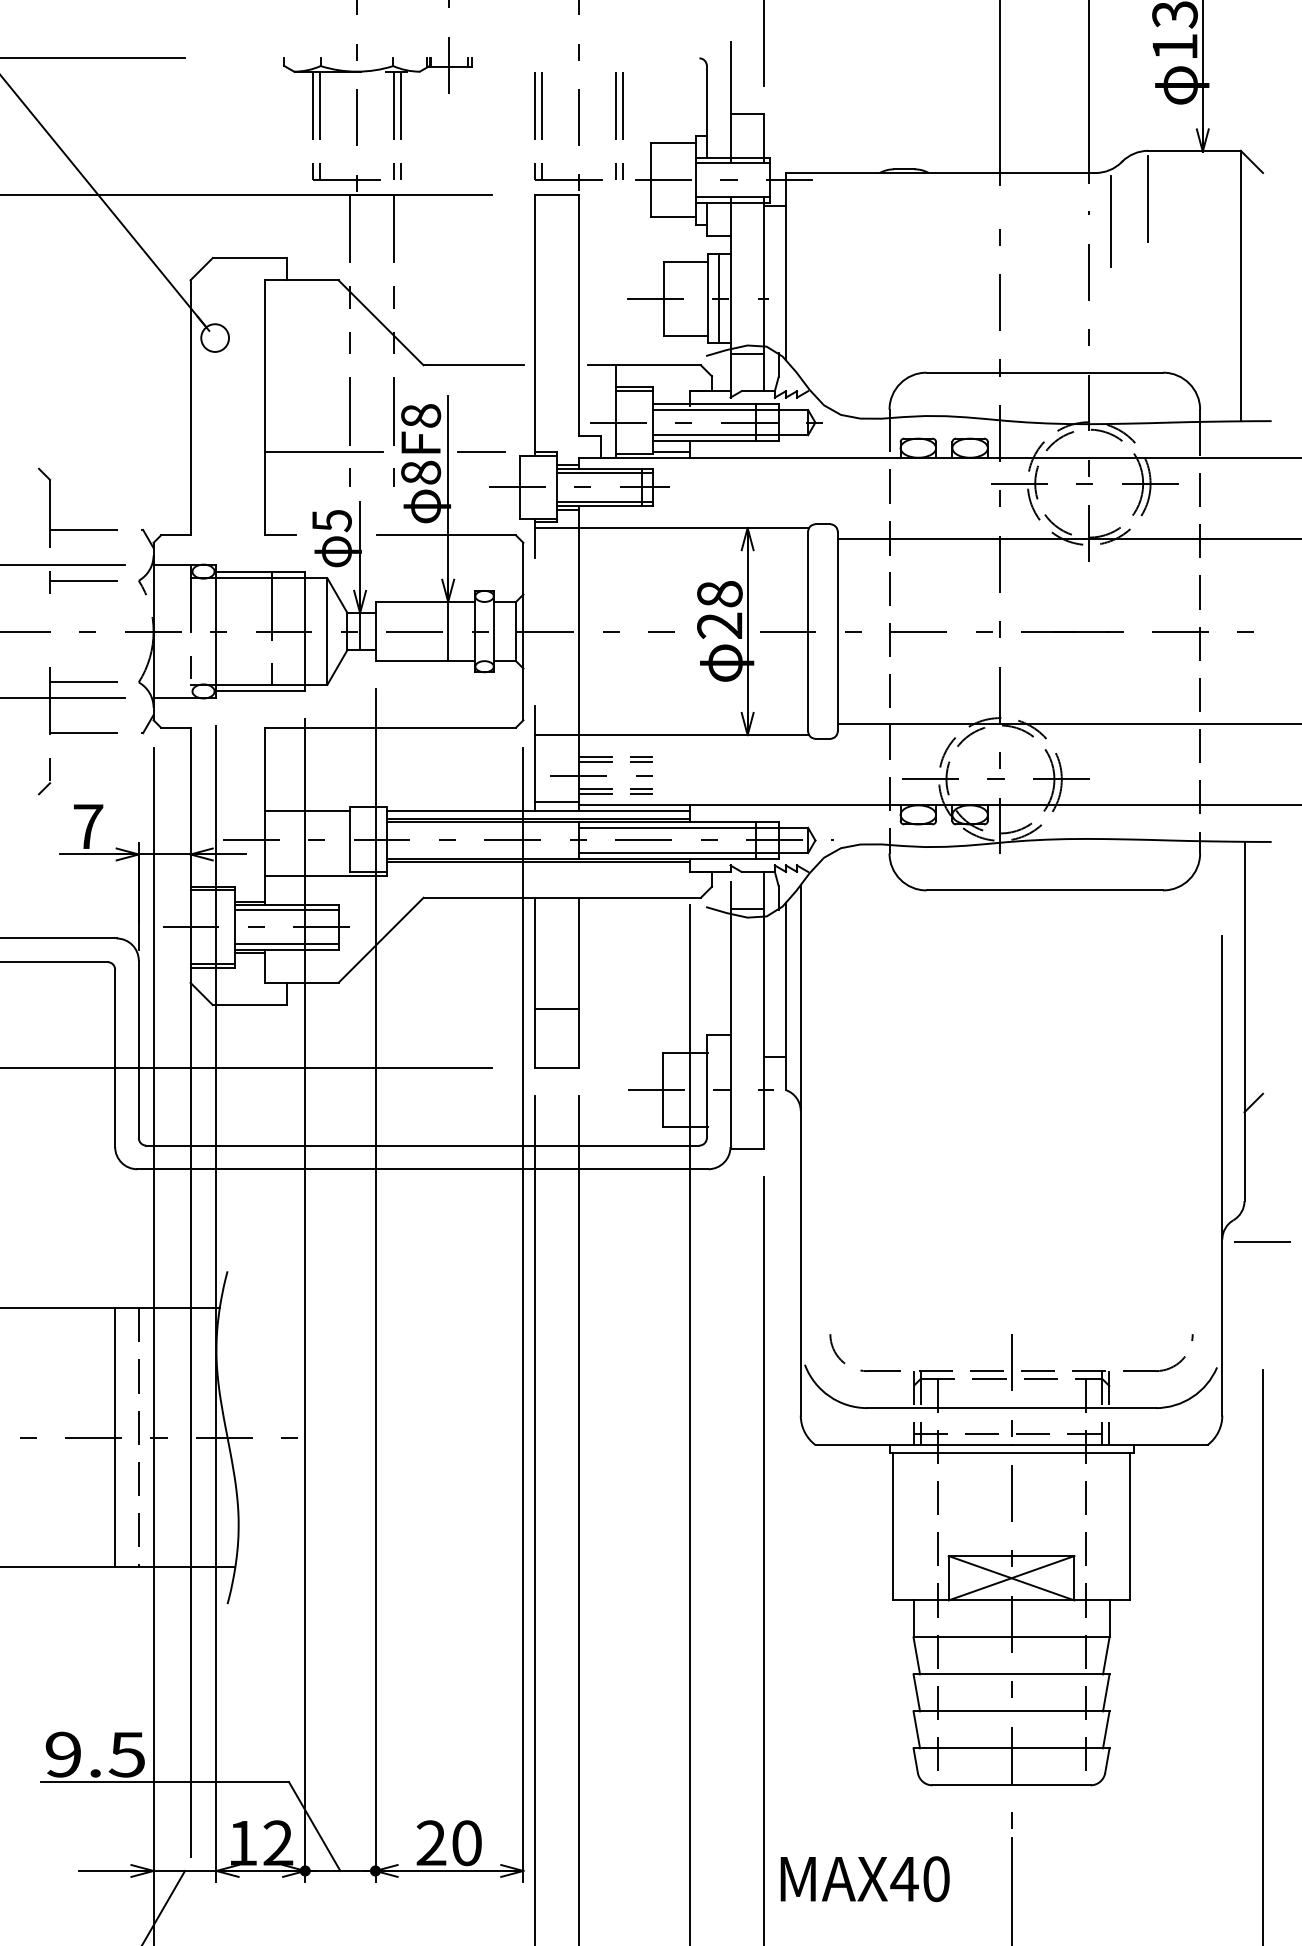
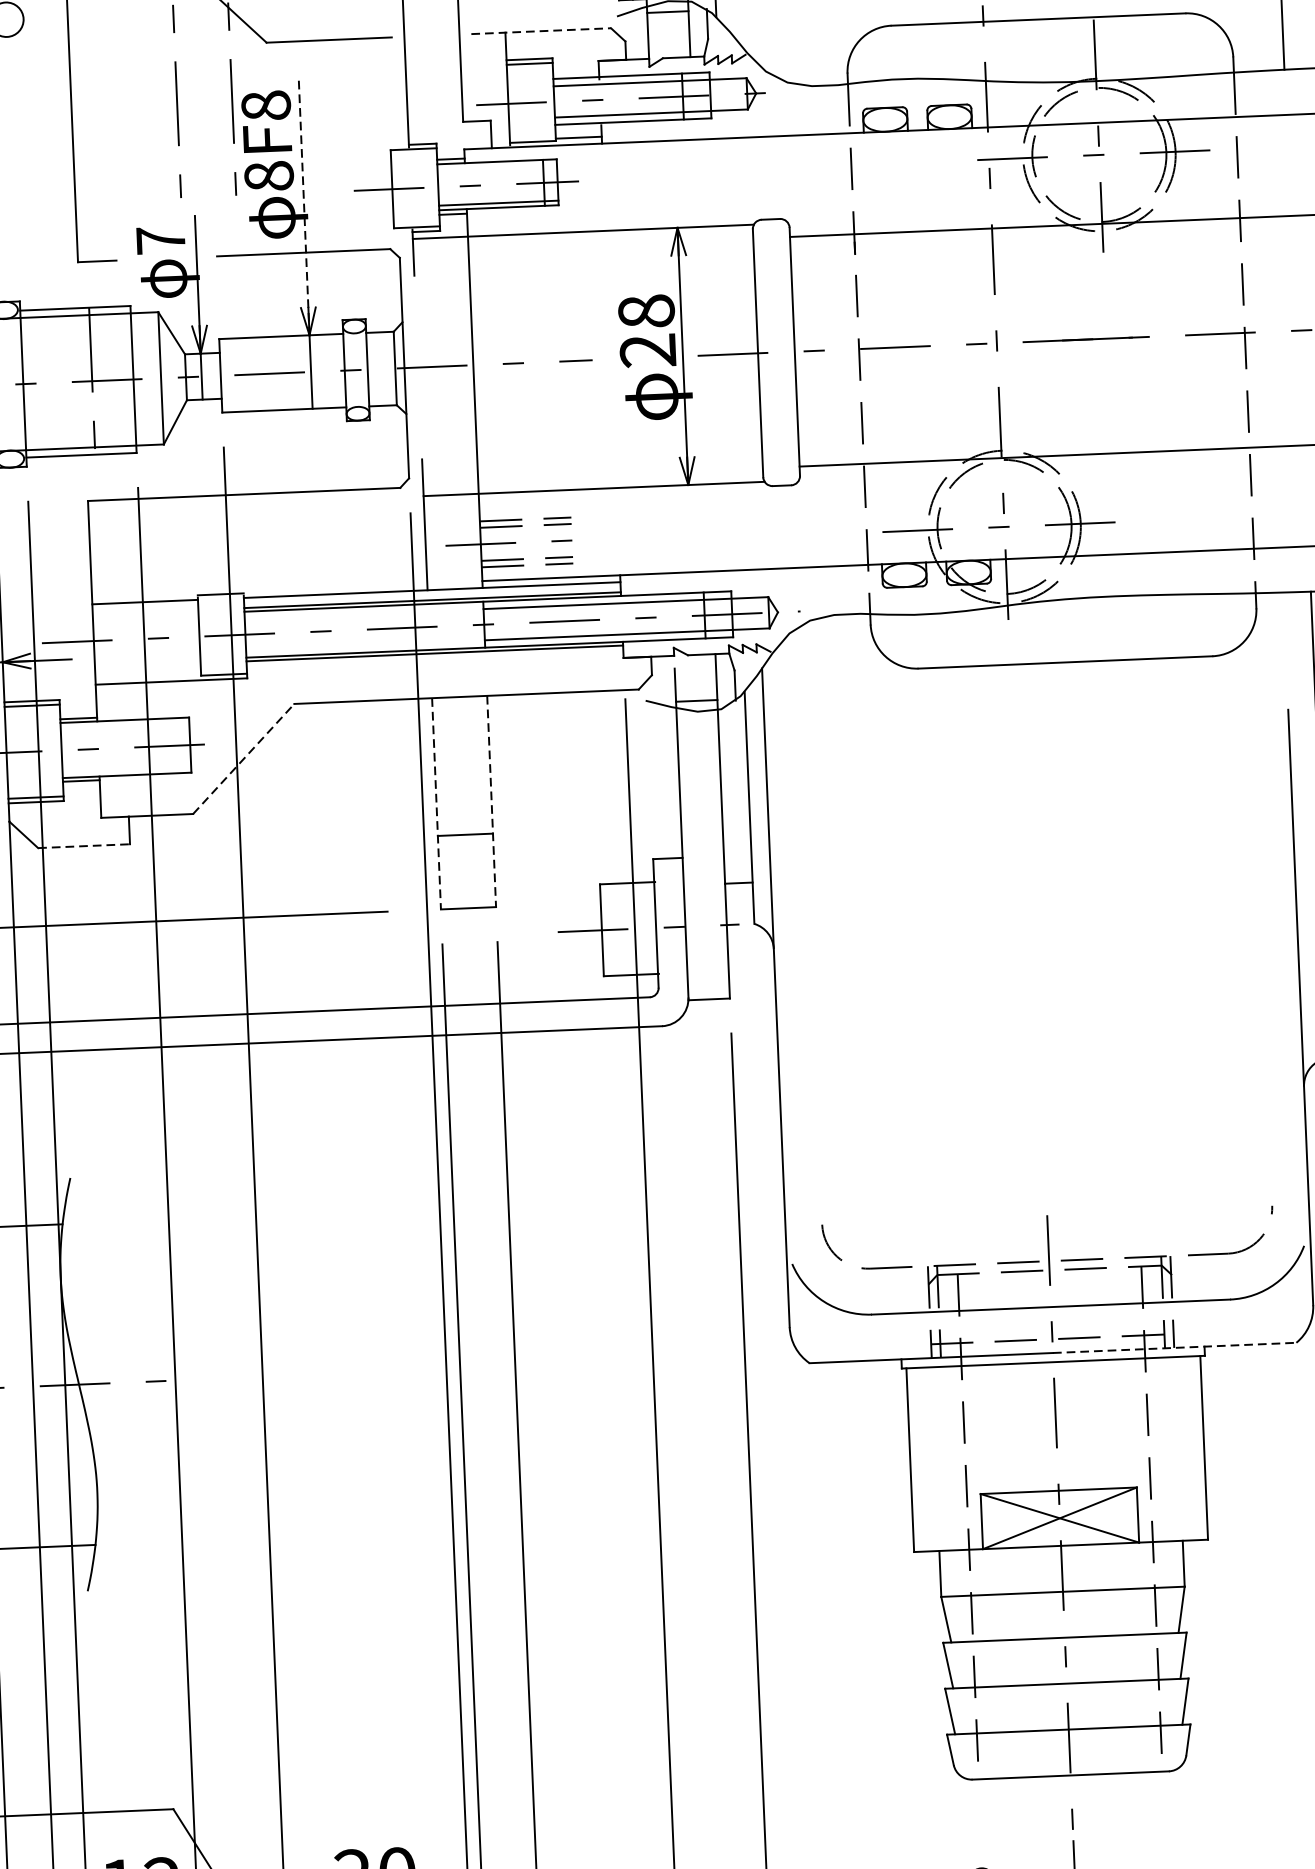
line: (645, 365) -> (542, 31), solid -> dashed
line: (481, 451) -> (343, 146), removed
line: (323, 452) -> (146, 156), removed
line: (604, 472) -> (496, 166), removed
line: (448, 499) -> (304, 208), solid -> dashed
text: (331, 520) -> (160, 240), 5 -> 7
line: (556, 801) -> (454, 577), removed
line: (286, 910) -> (124, 726), removed
line: (381, 939) -> (244, 757), solid -> dashed
line: (286, 944) -> (126, 769), removed
line: (534, 983) -> (436, 804), solid -> dashed
line: (578, 983) -> (491, 802), solid -> dashed
line: (249, 1005) -> (83, 846), solid -> dashed
line: (1109, 1445) -> (1174, 1348), solid -> dashed

